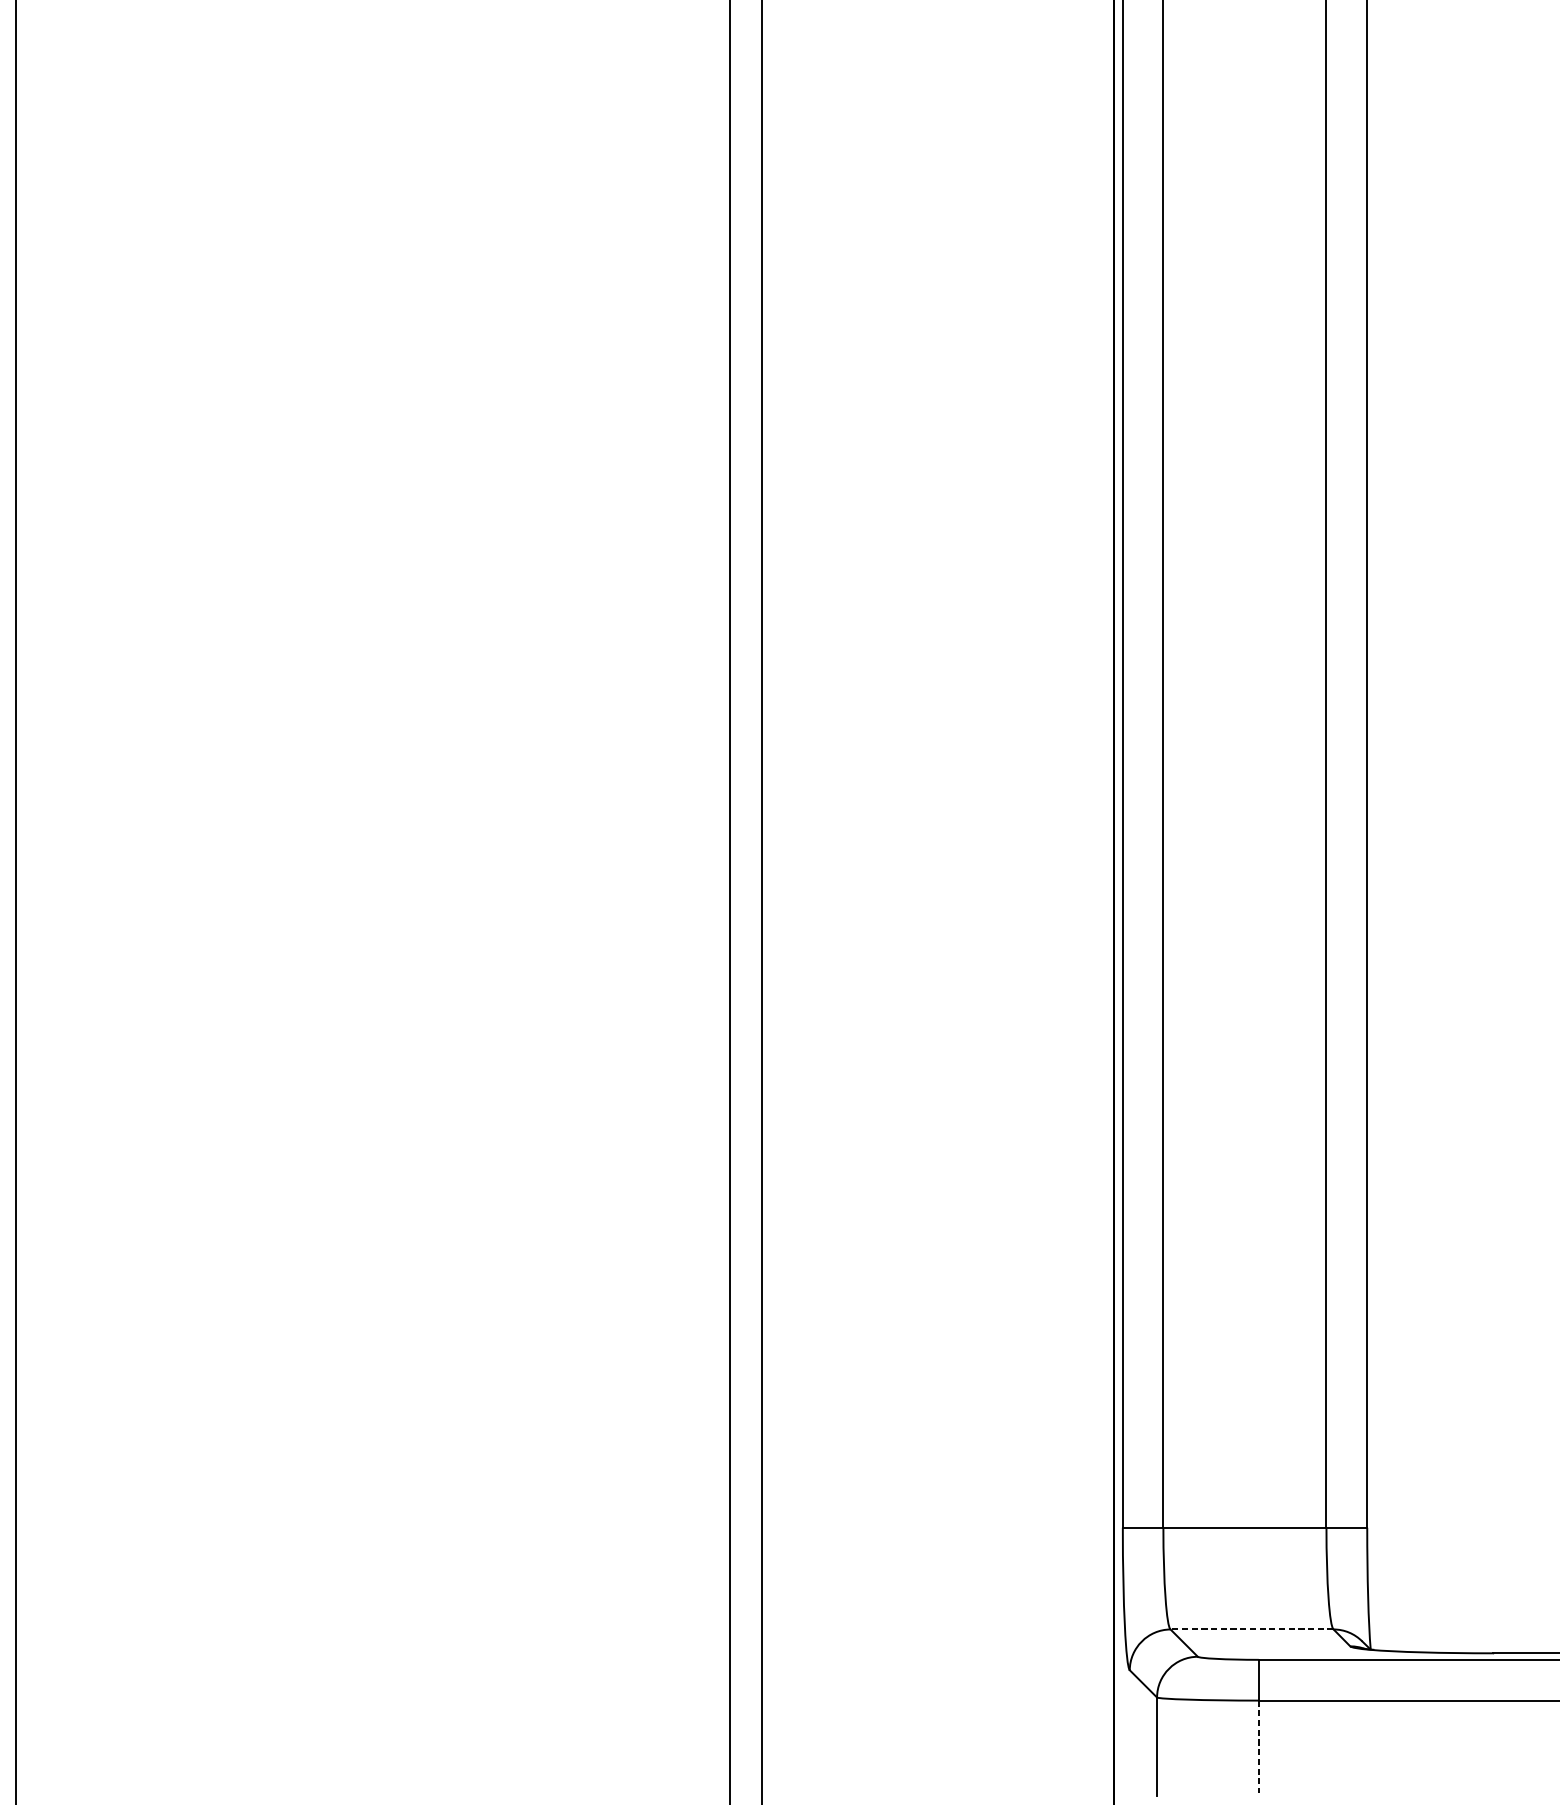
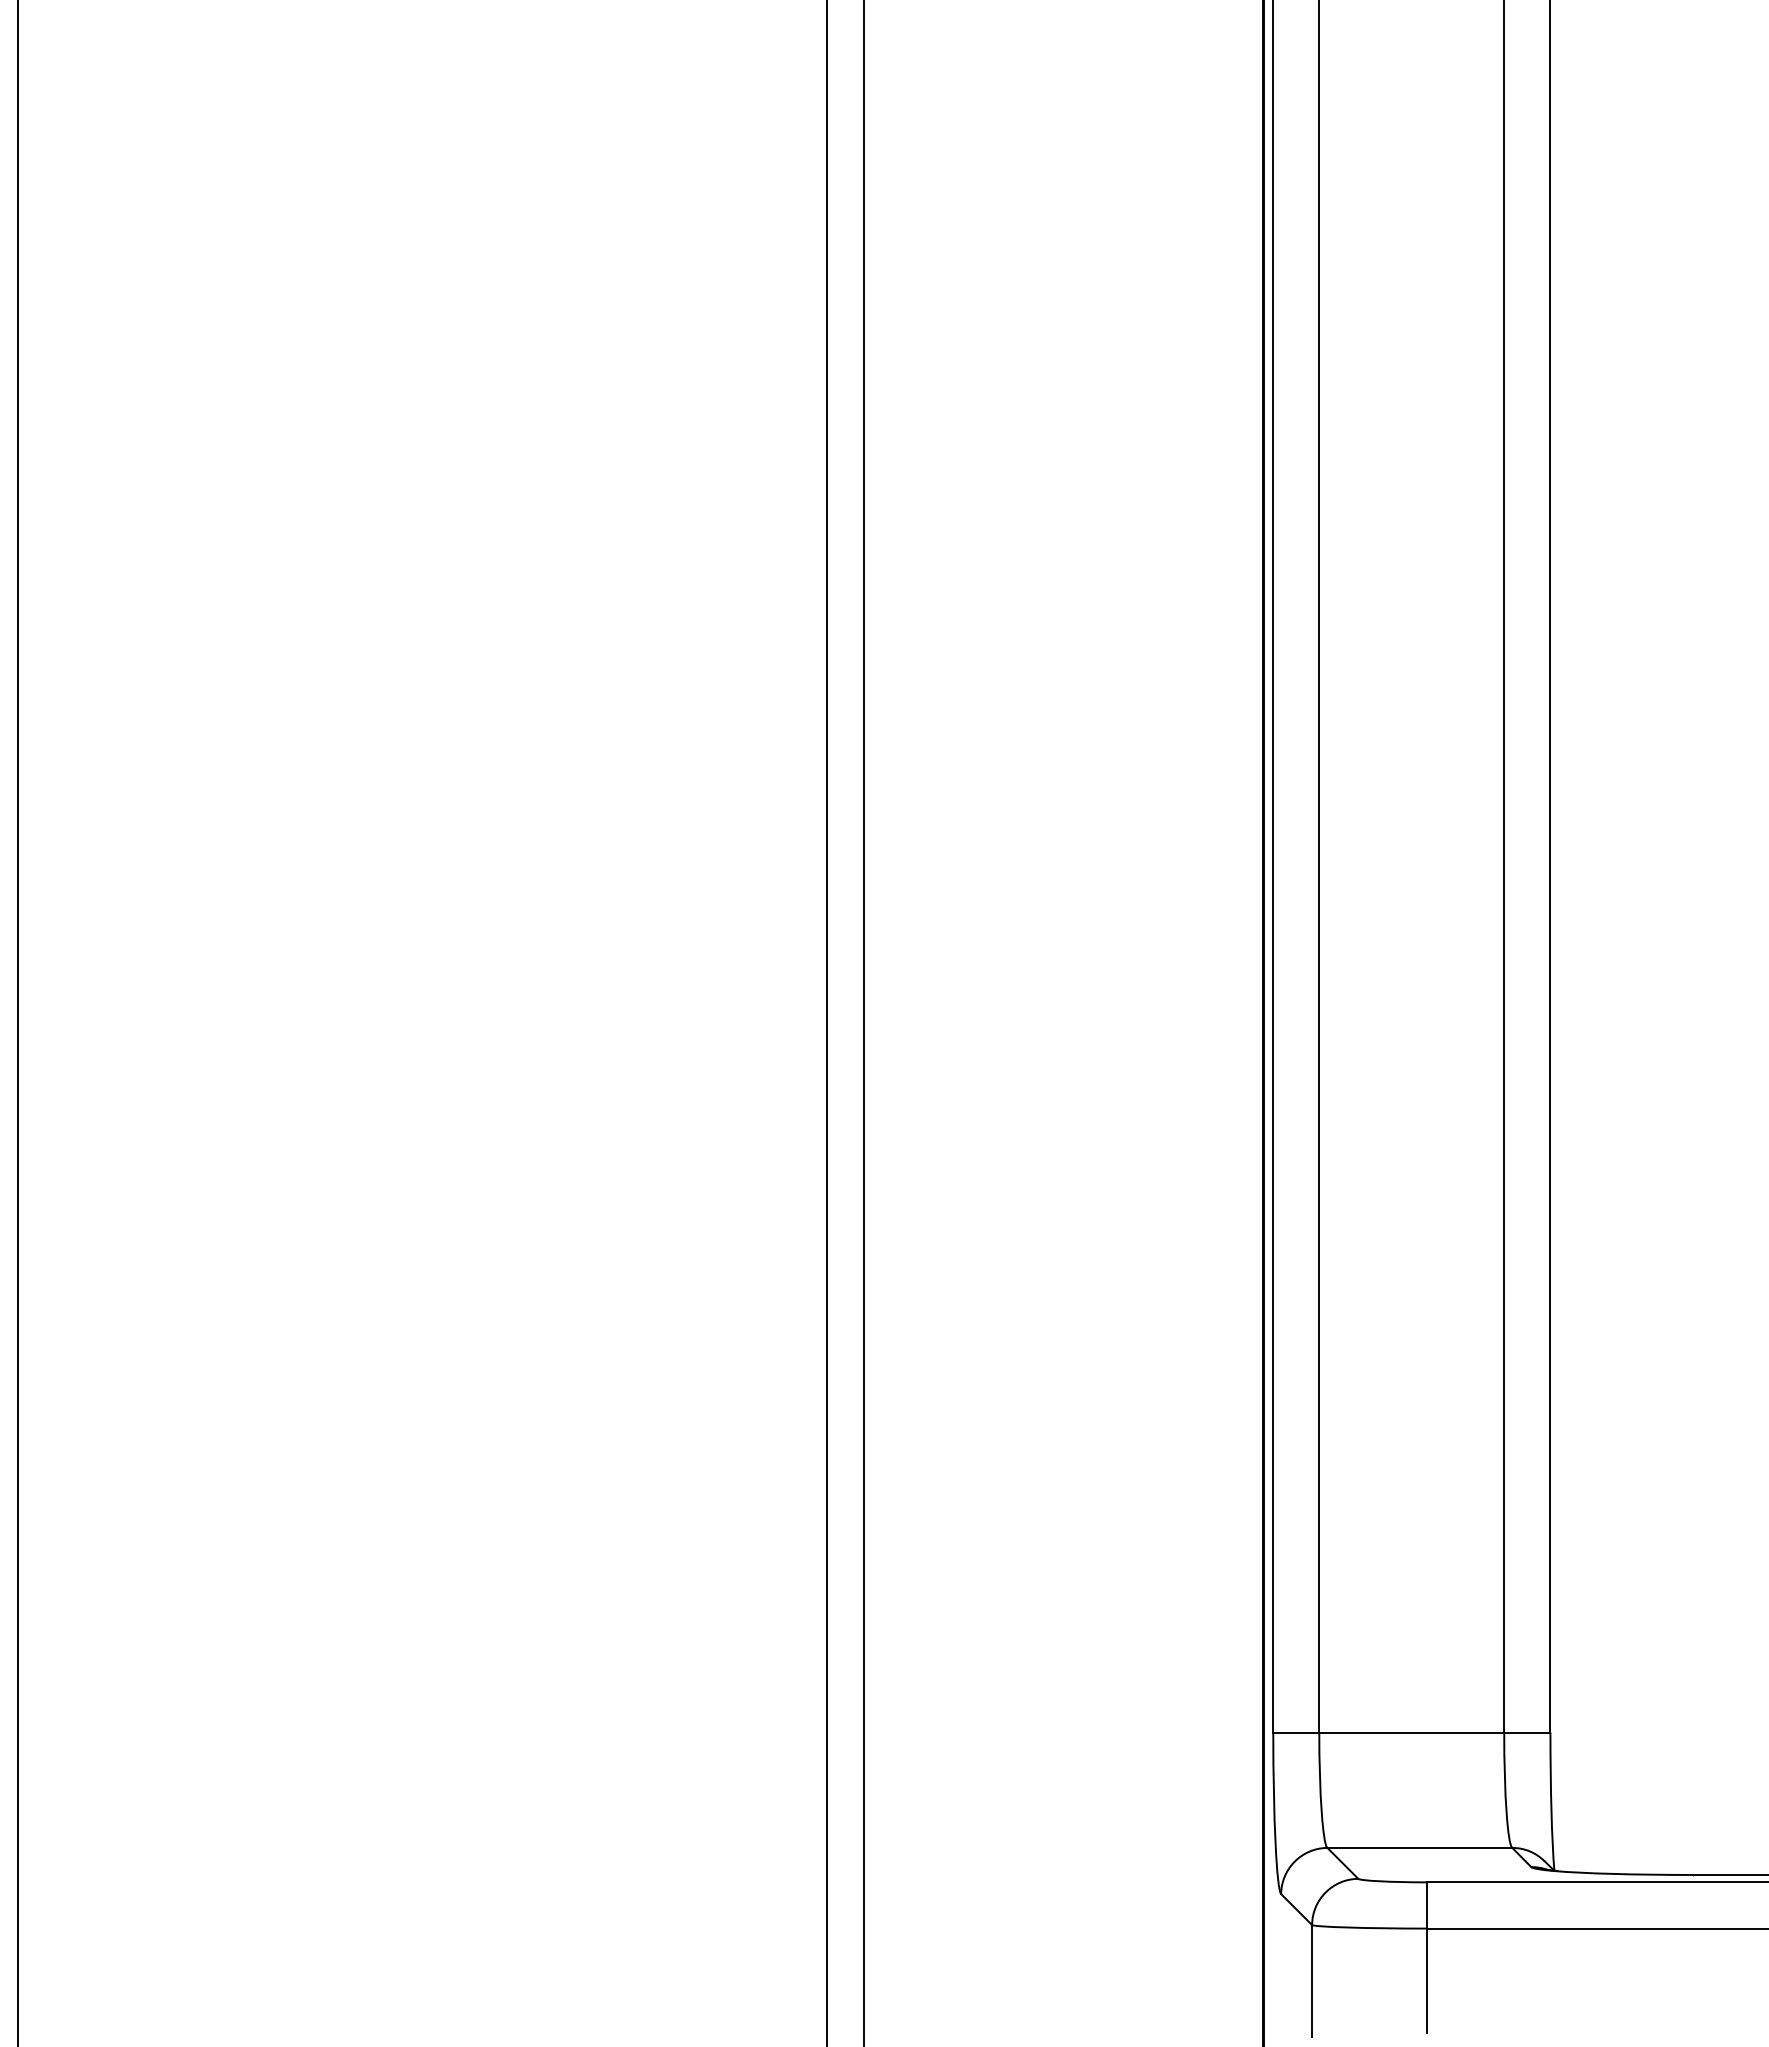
line: (1251, 1629) -> (1419, 1847), dashed -> solid
line: (1258, 1747) -> (1427, 1981), dashed -> solid

